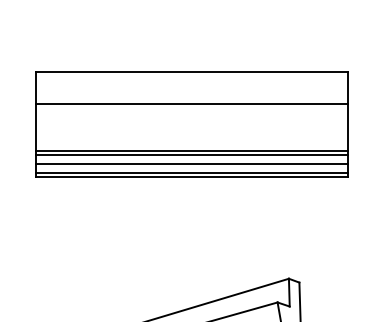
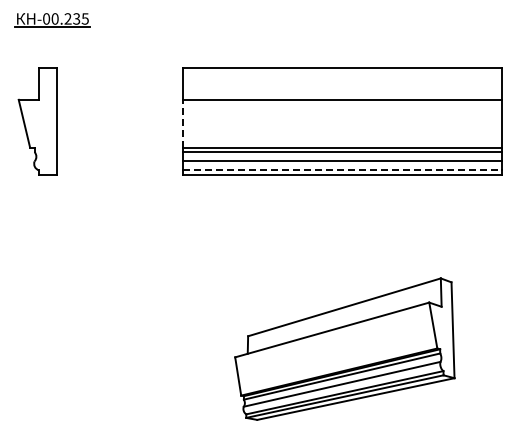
line: (35, 126) -> (182, 123), solid -> dashed
line: (192, 172) -> (342, 170), solid -> dashed

